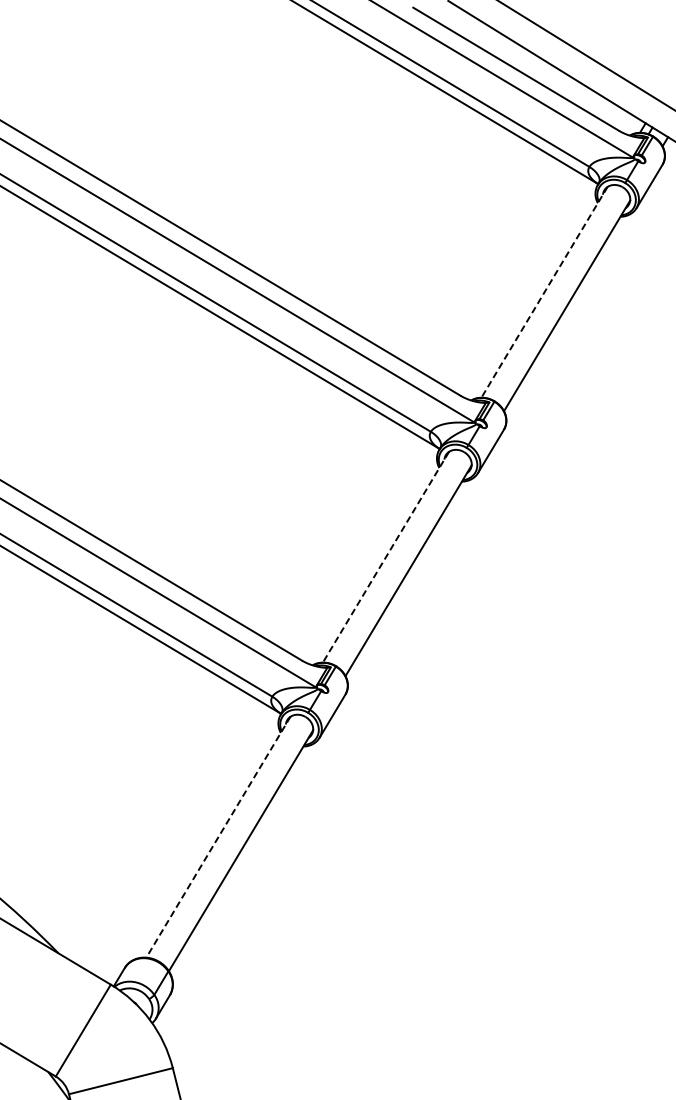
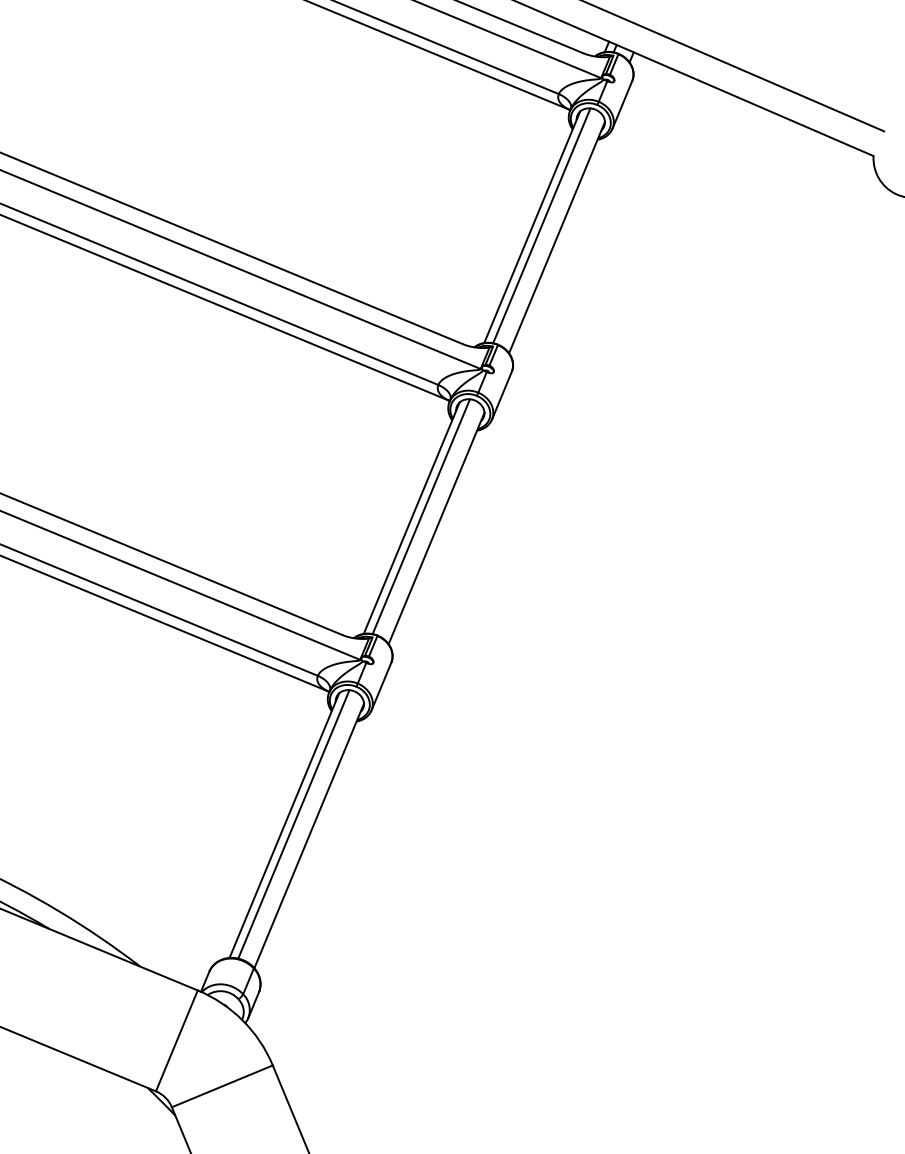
line: (553, 291) -> (541, 225), added
line: (544, 292) -> (532, 227), dashed -> solid
line: (394, 556) -> (420, 516), added
line: (385, 557) -> (411, 518), dashed -> solid
line: (227, 837) -> (293, 824), added
line: (218, 838) -> (284, 826), dashed -> solid

